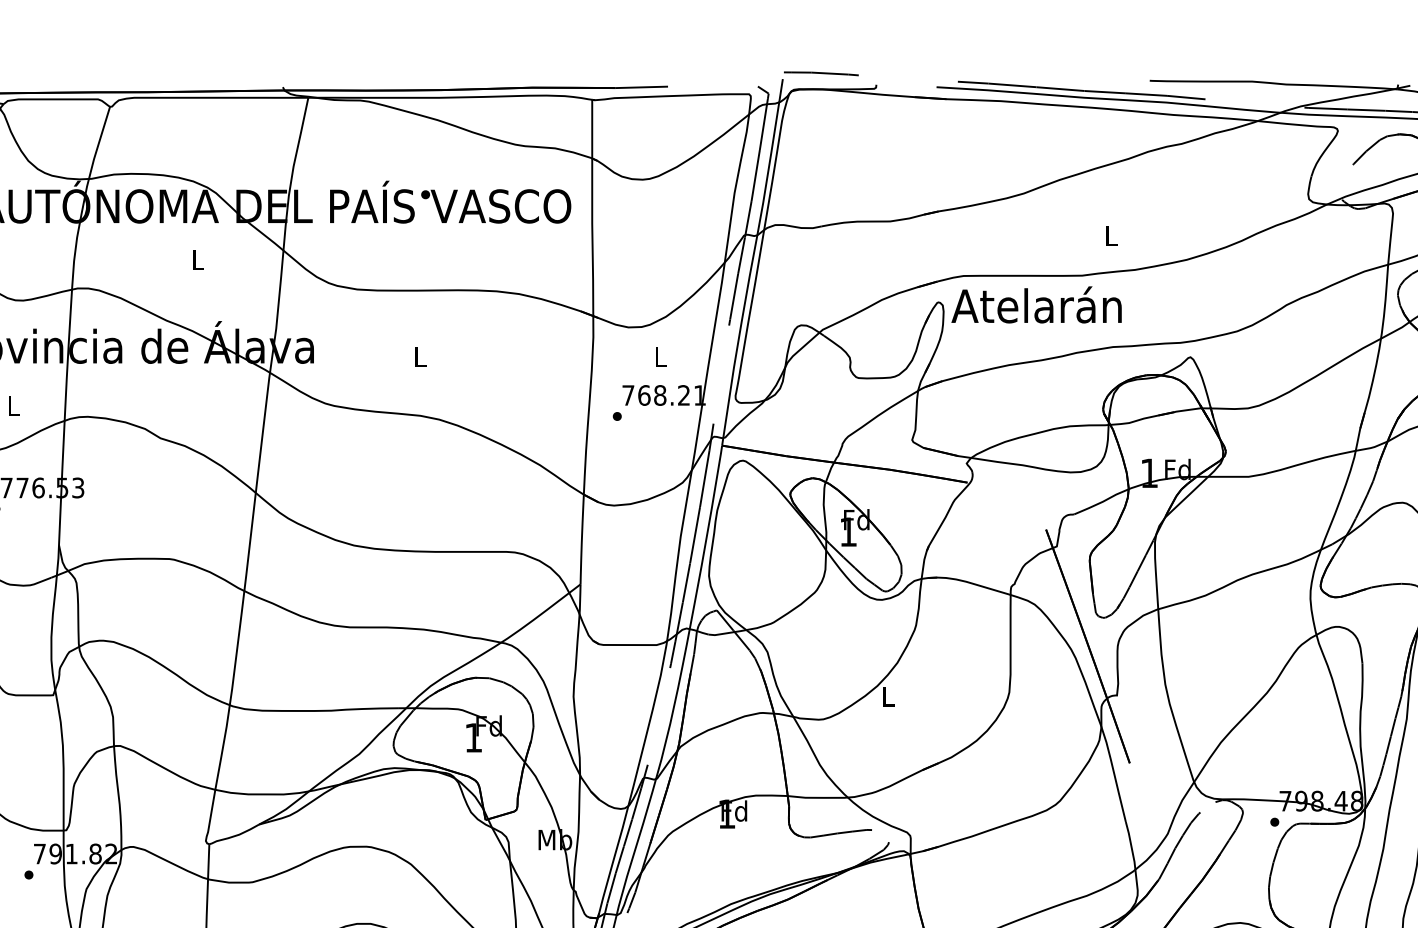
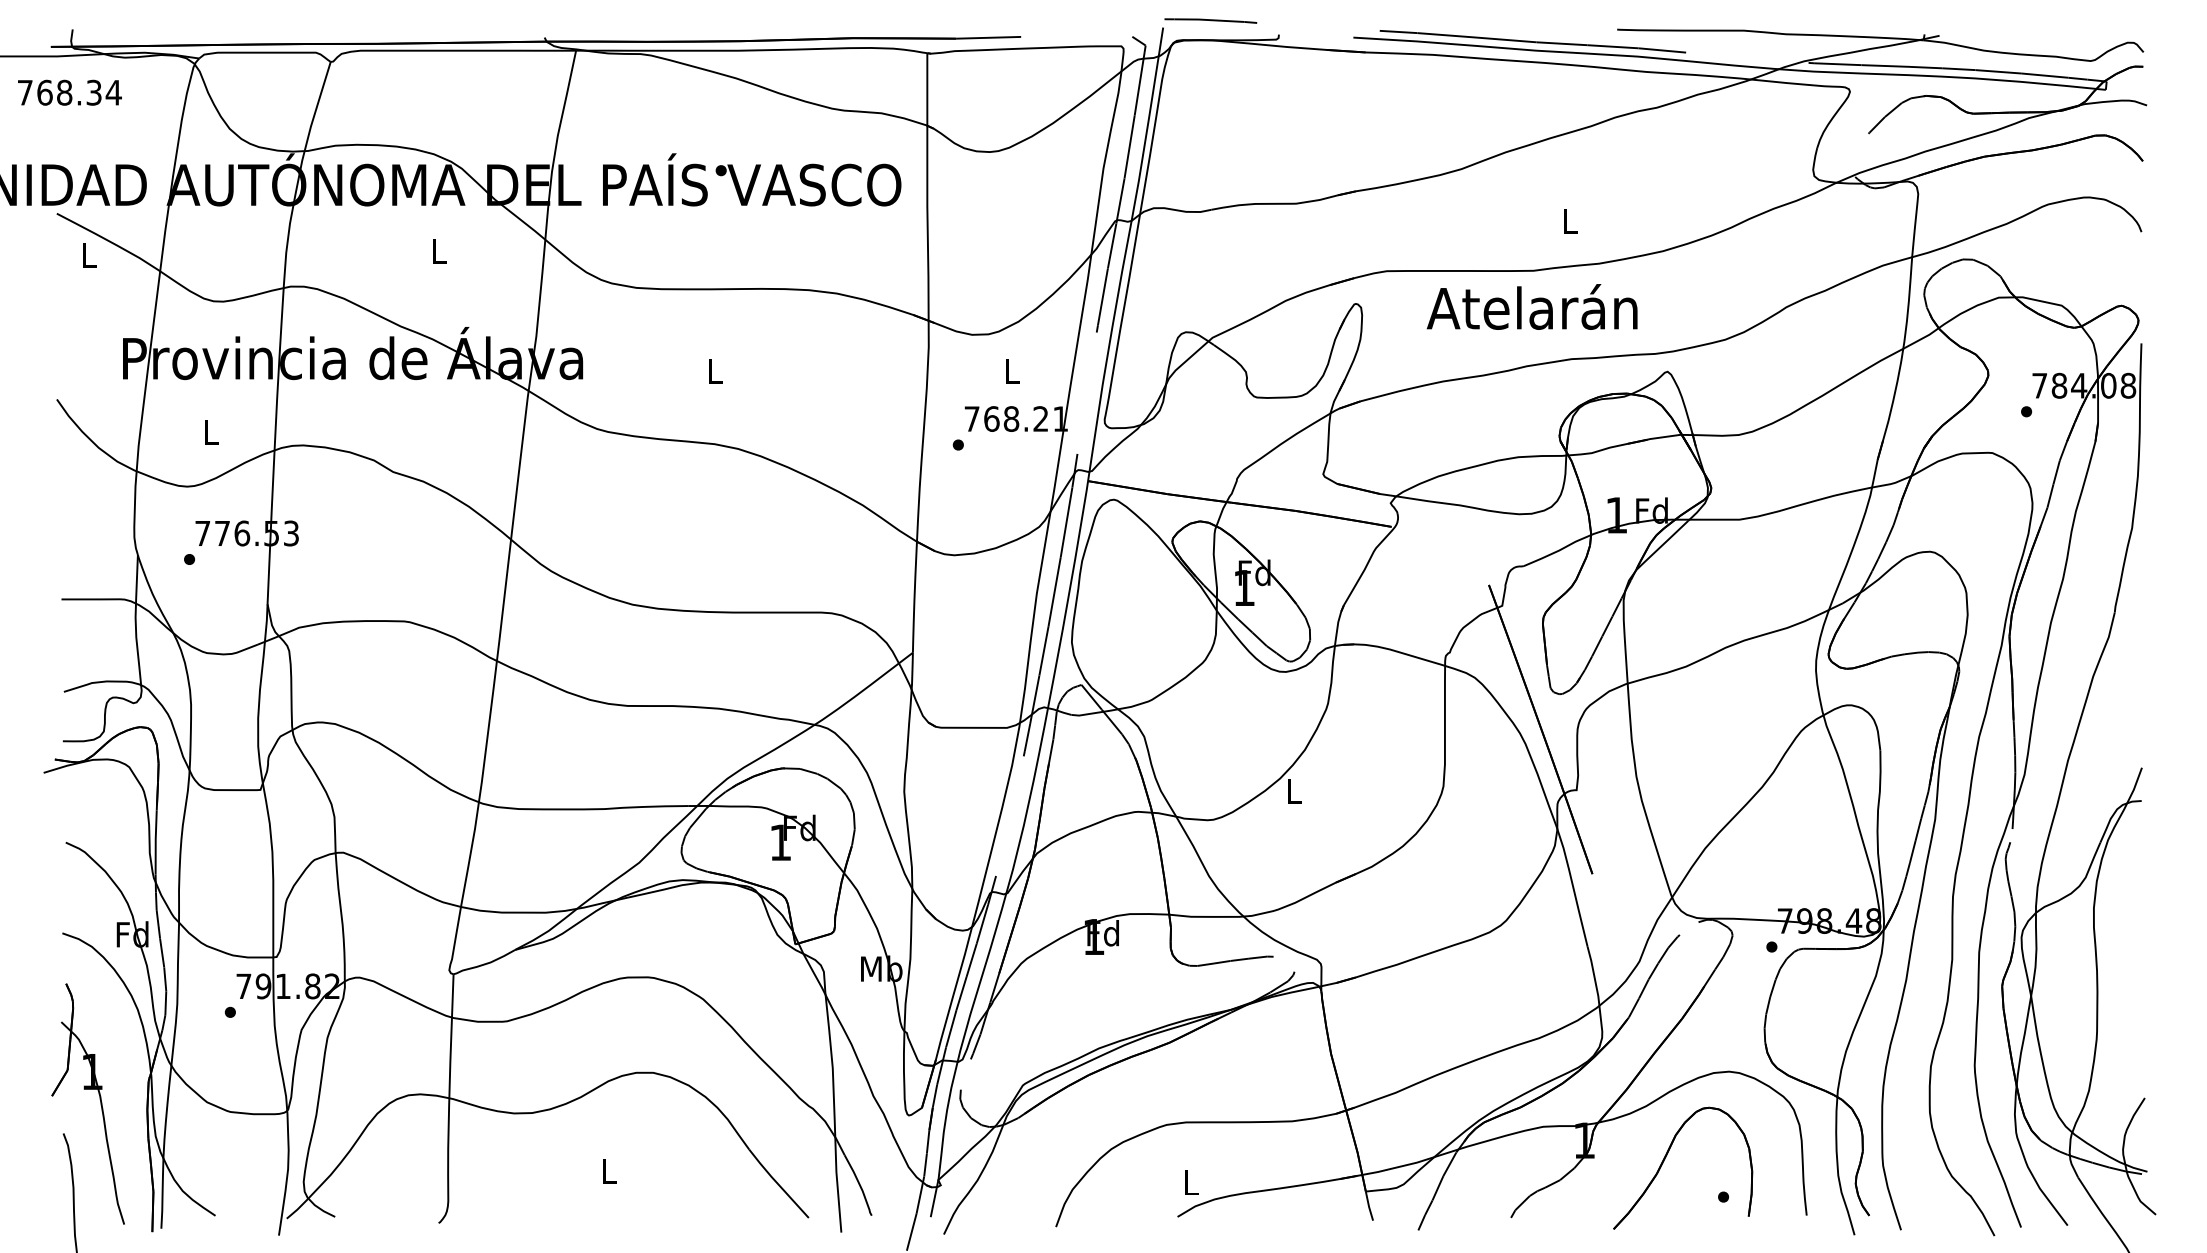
text: (1036, 304) -> (1531, 306), moved

